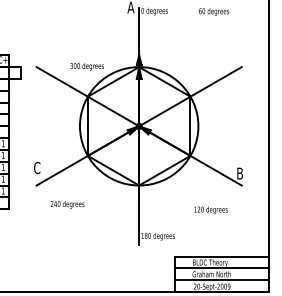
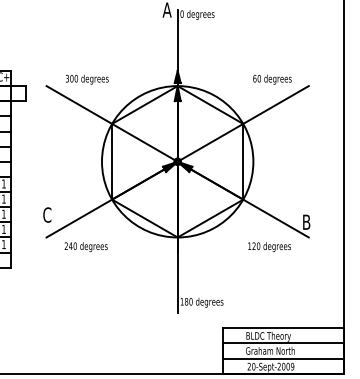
text: (214, 11) -> (272, 79), moved
text: (86, 66) -> (86, 79), moved
text: (67, 205) -> (85, 247), moved
text: (211, 210) -> (269, 247), moved

